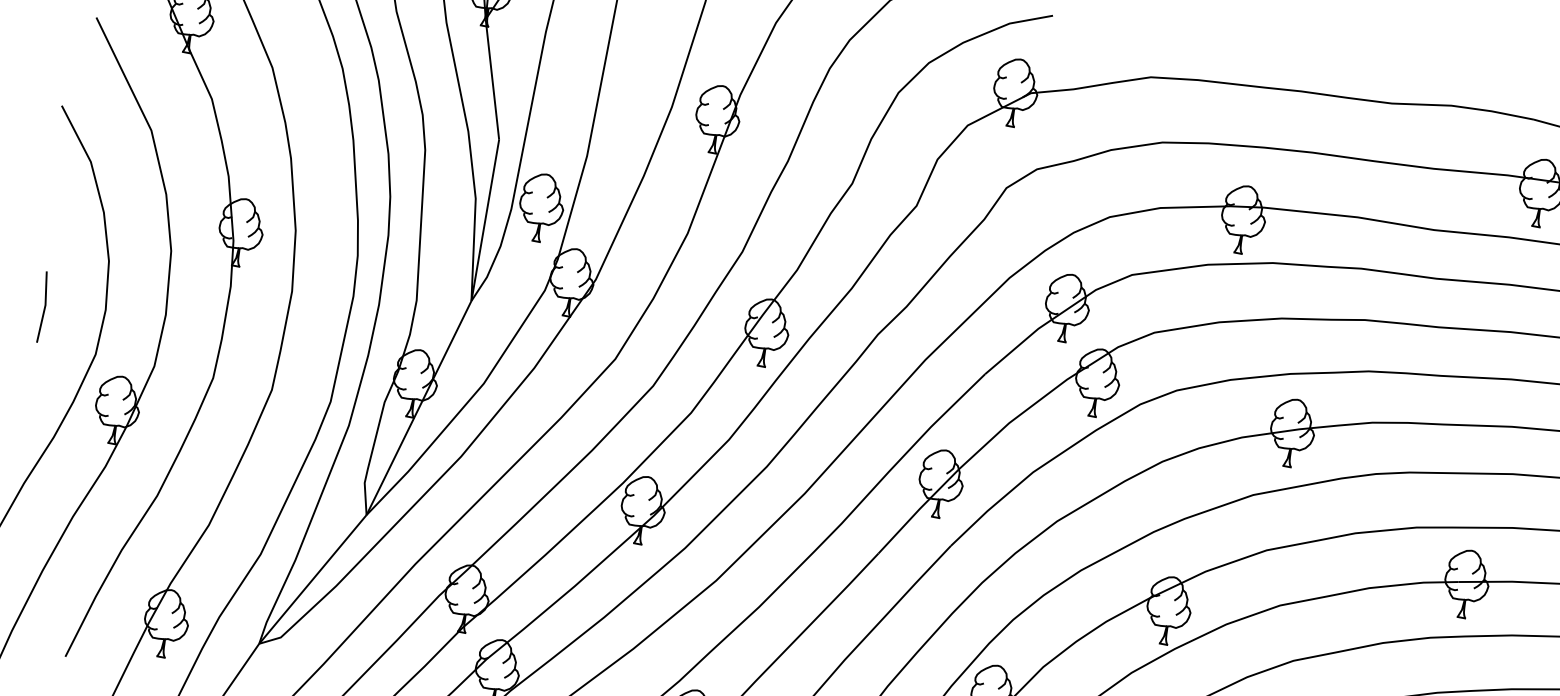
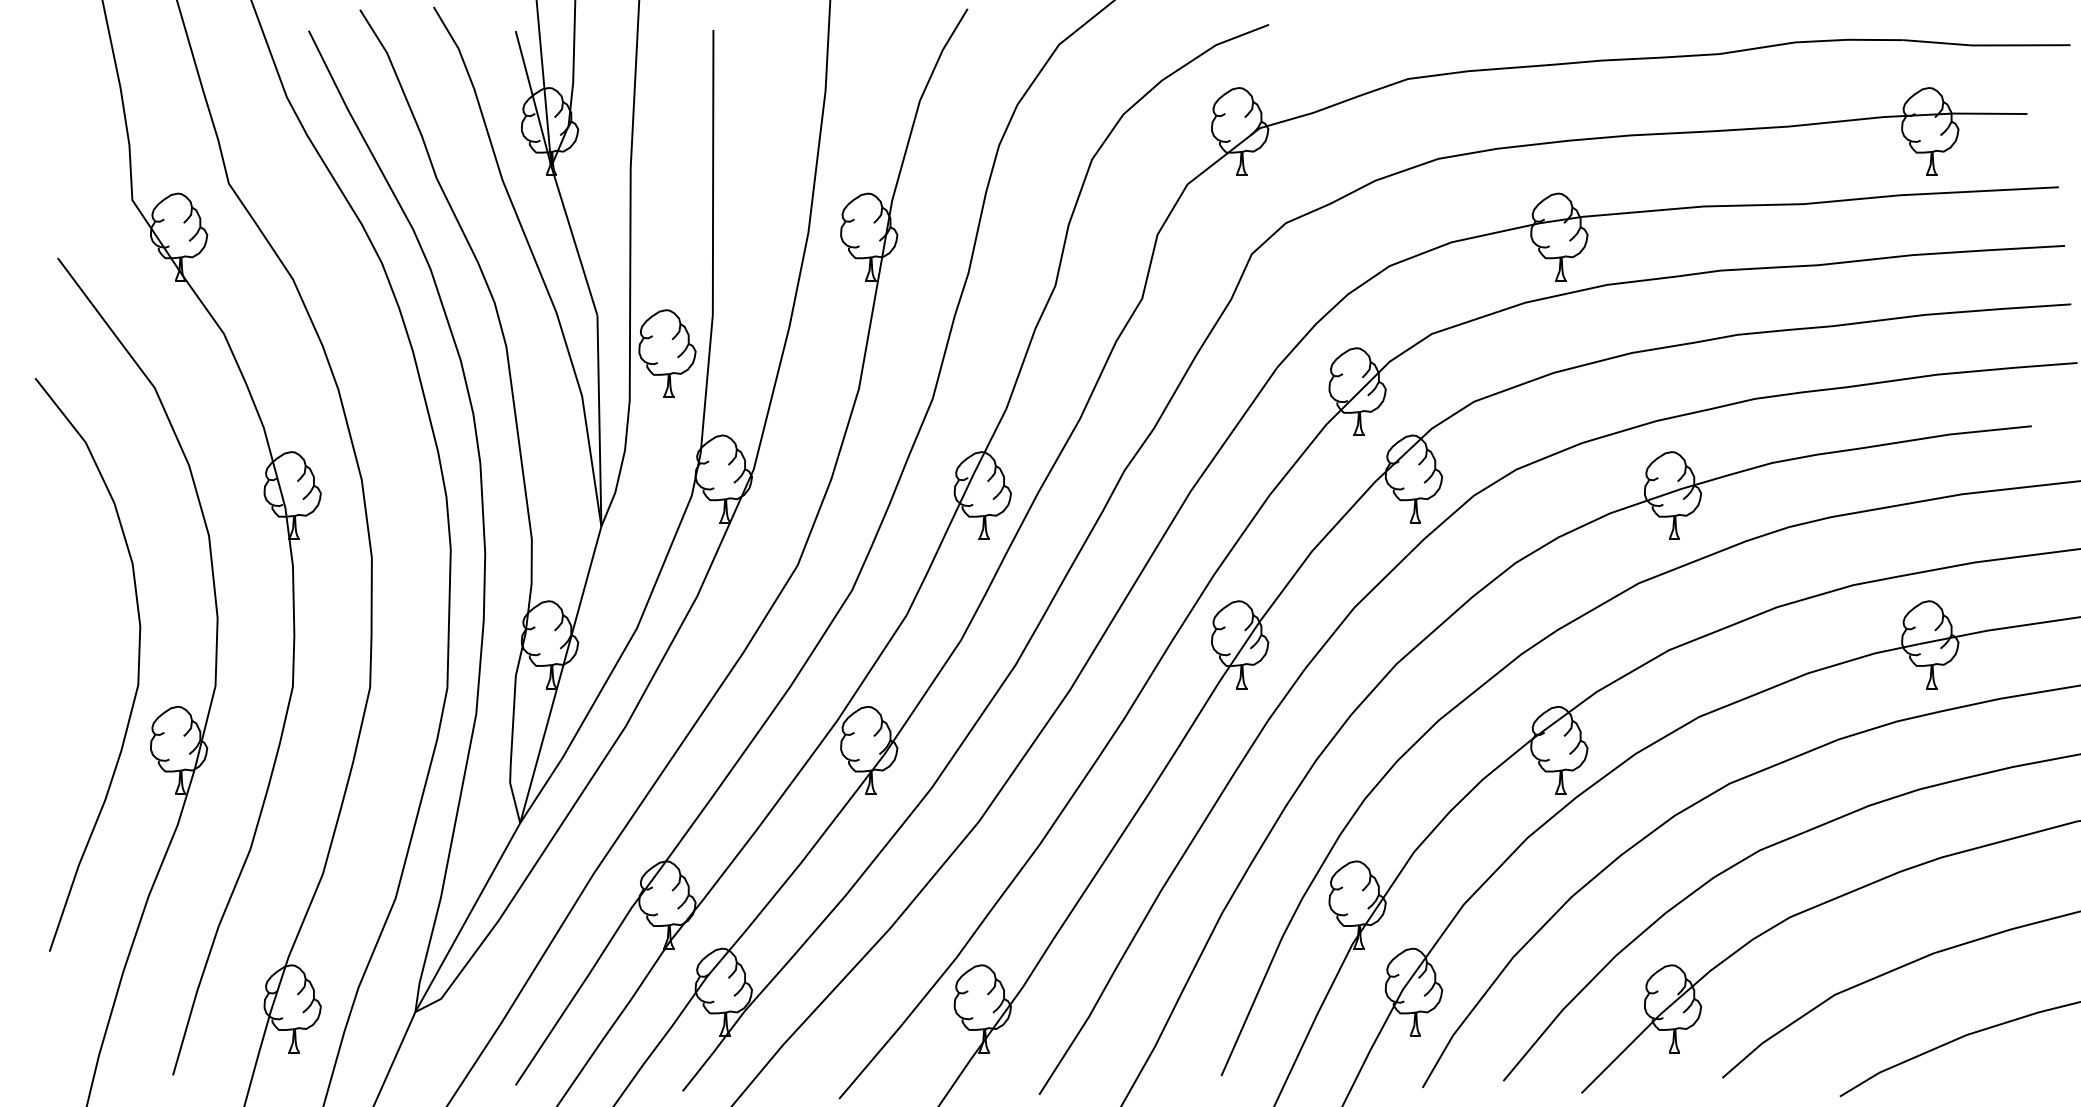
part: (541, 207) -> (667, 353), moved
line: (44, 307) -> (61, 637), removed

